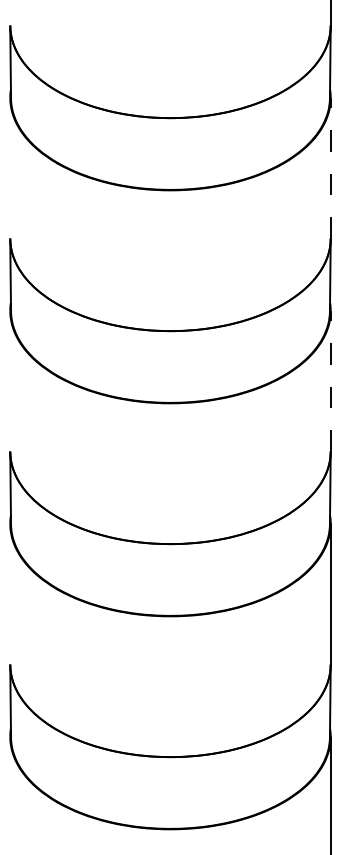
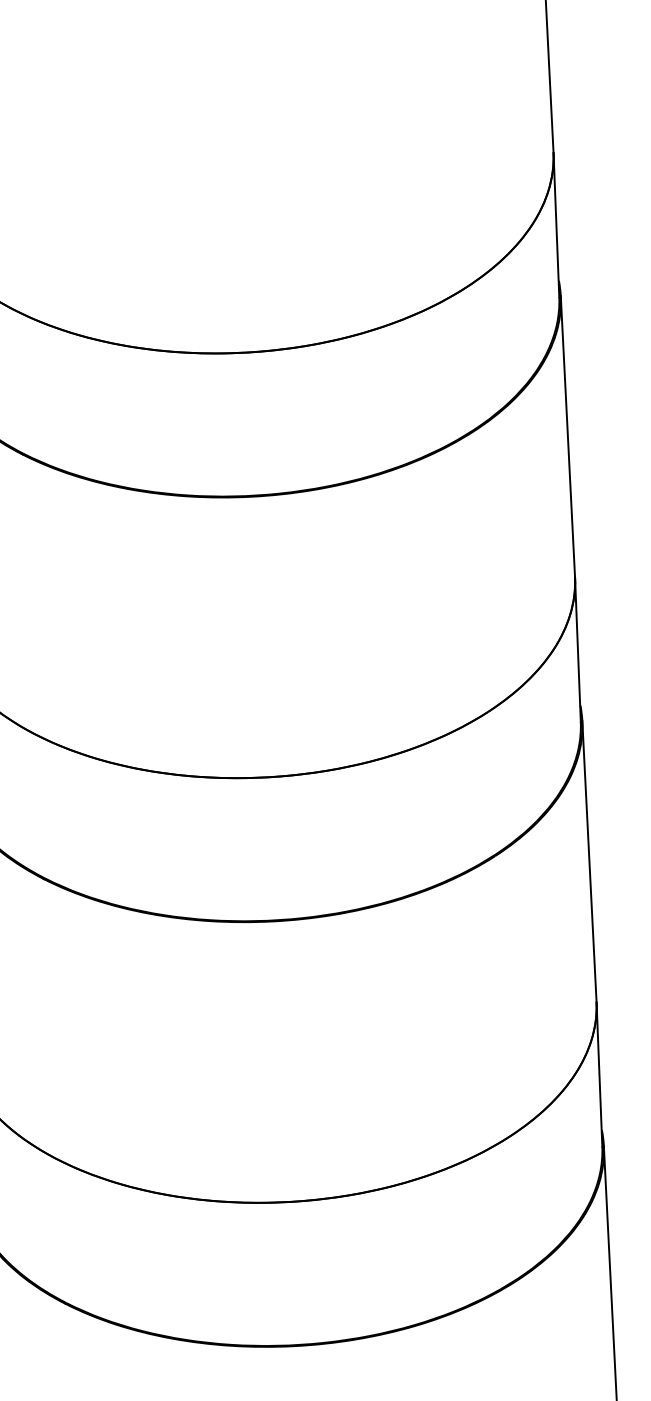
line: (330, 167) -> (567, 435), dashed -> solid
line: (330, 380) -> (588, 859), dashed -> solid

